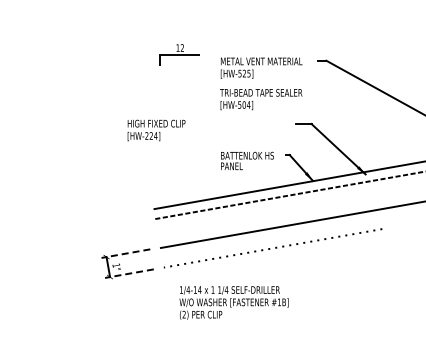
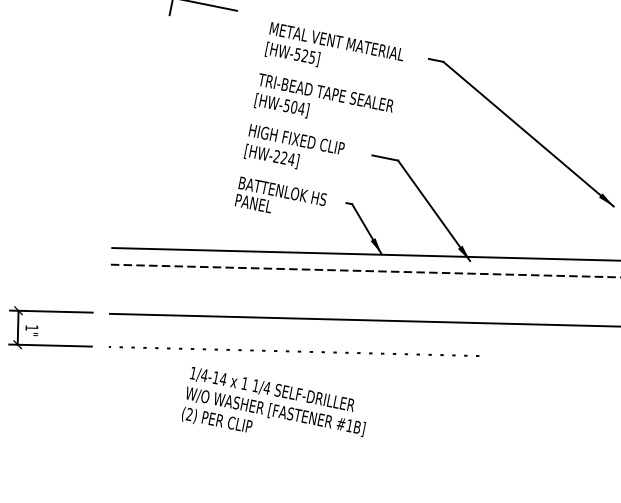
text: (156, 130) -> (294, 150), moved
line: (125, 253) -> (50, 311), dashed -> solid
line: (129, 273) -> (50, 345), dashed -> solid
text: (233, 302) -> (274, 410), moved

